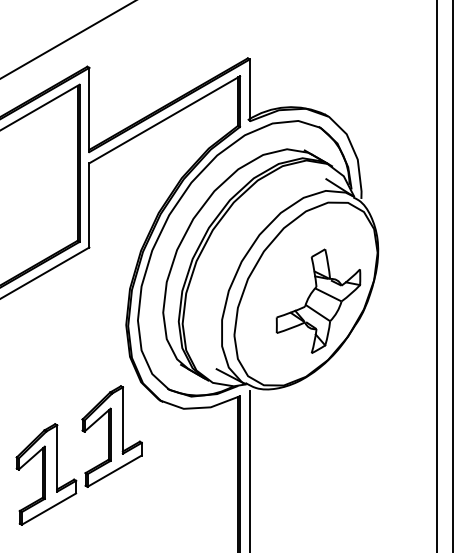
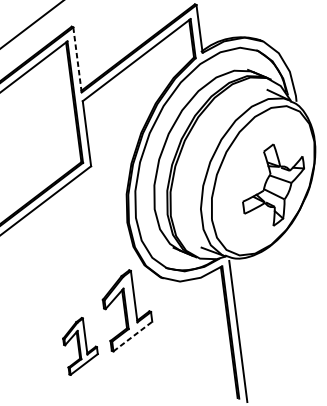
line: (89, 110) -> (77, 60), solid -> dashed
line: (115, 470) -> (133, 335), solid -> dashed
part: (46, 474) -> (80, 345), size x0.7

